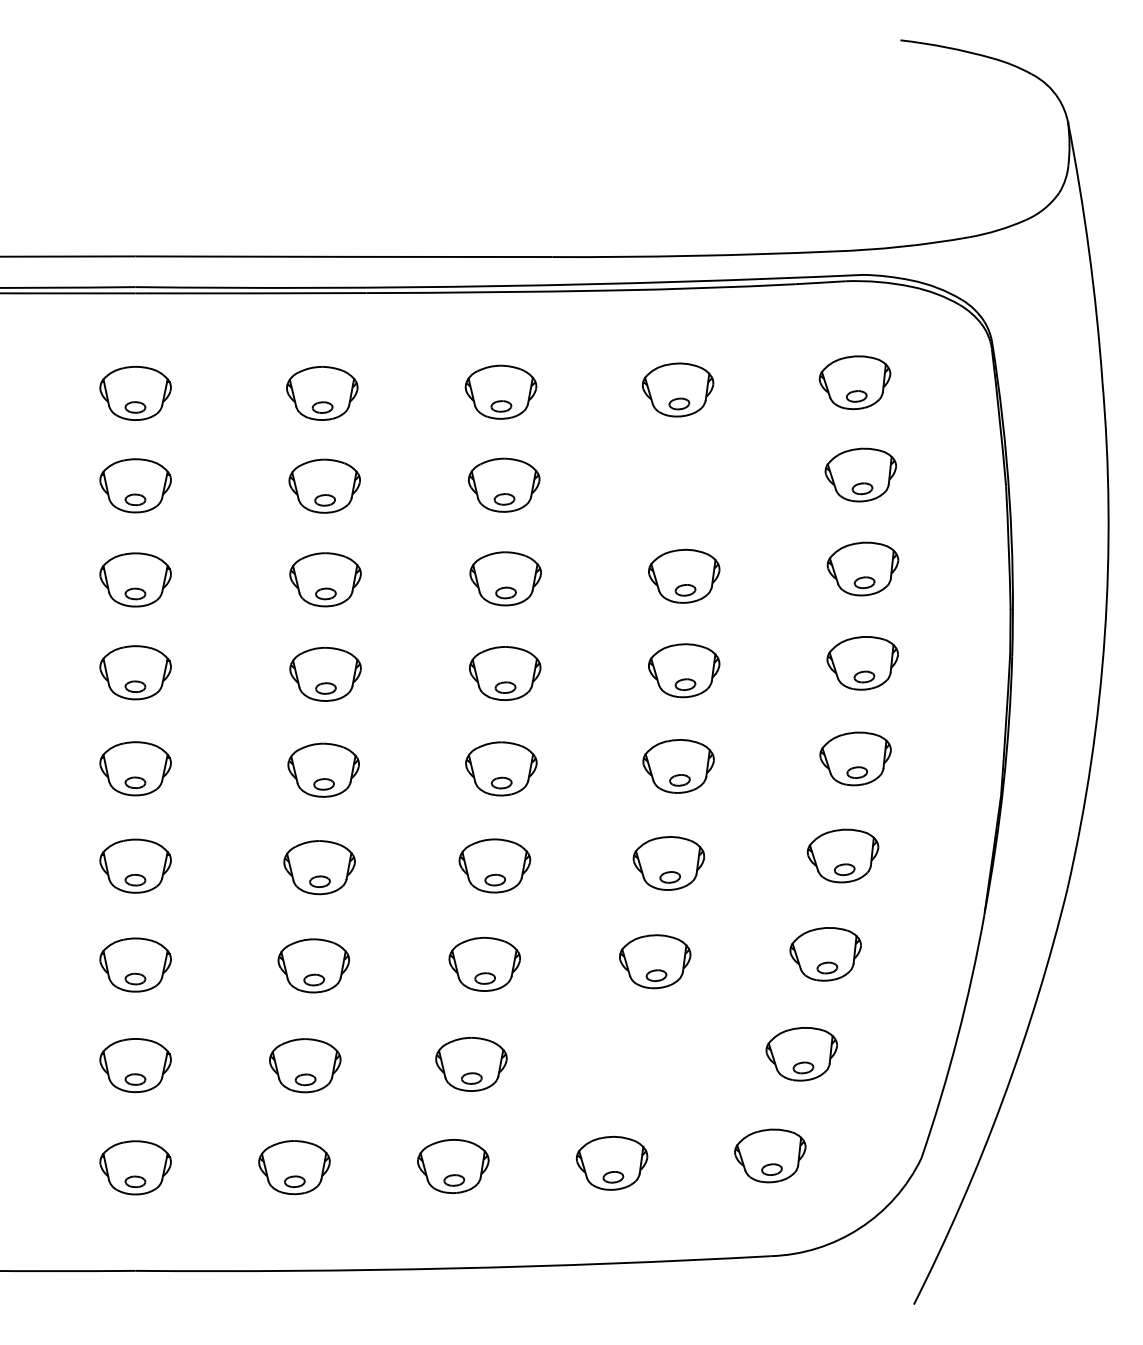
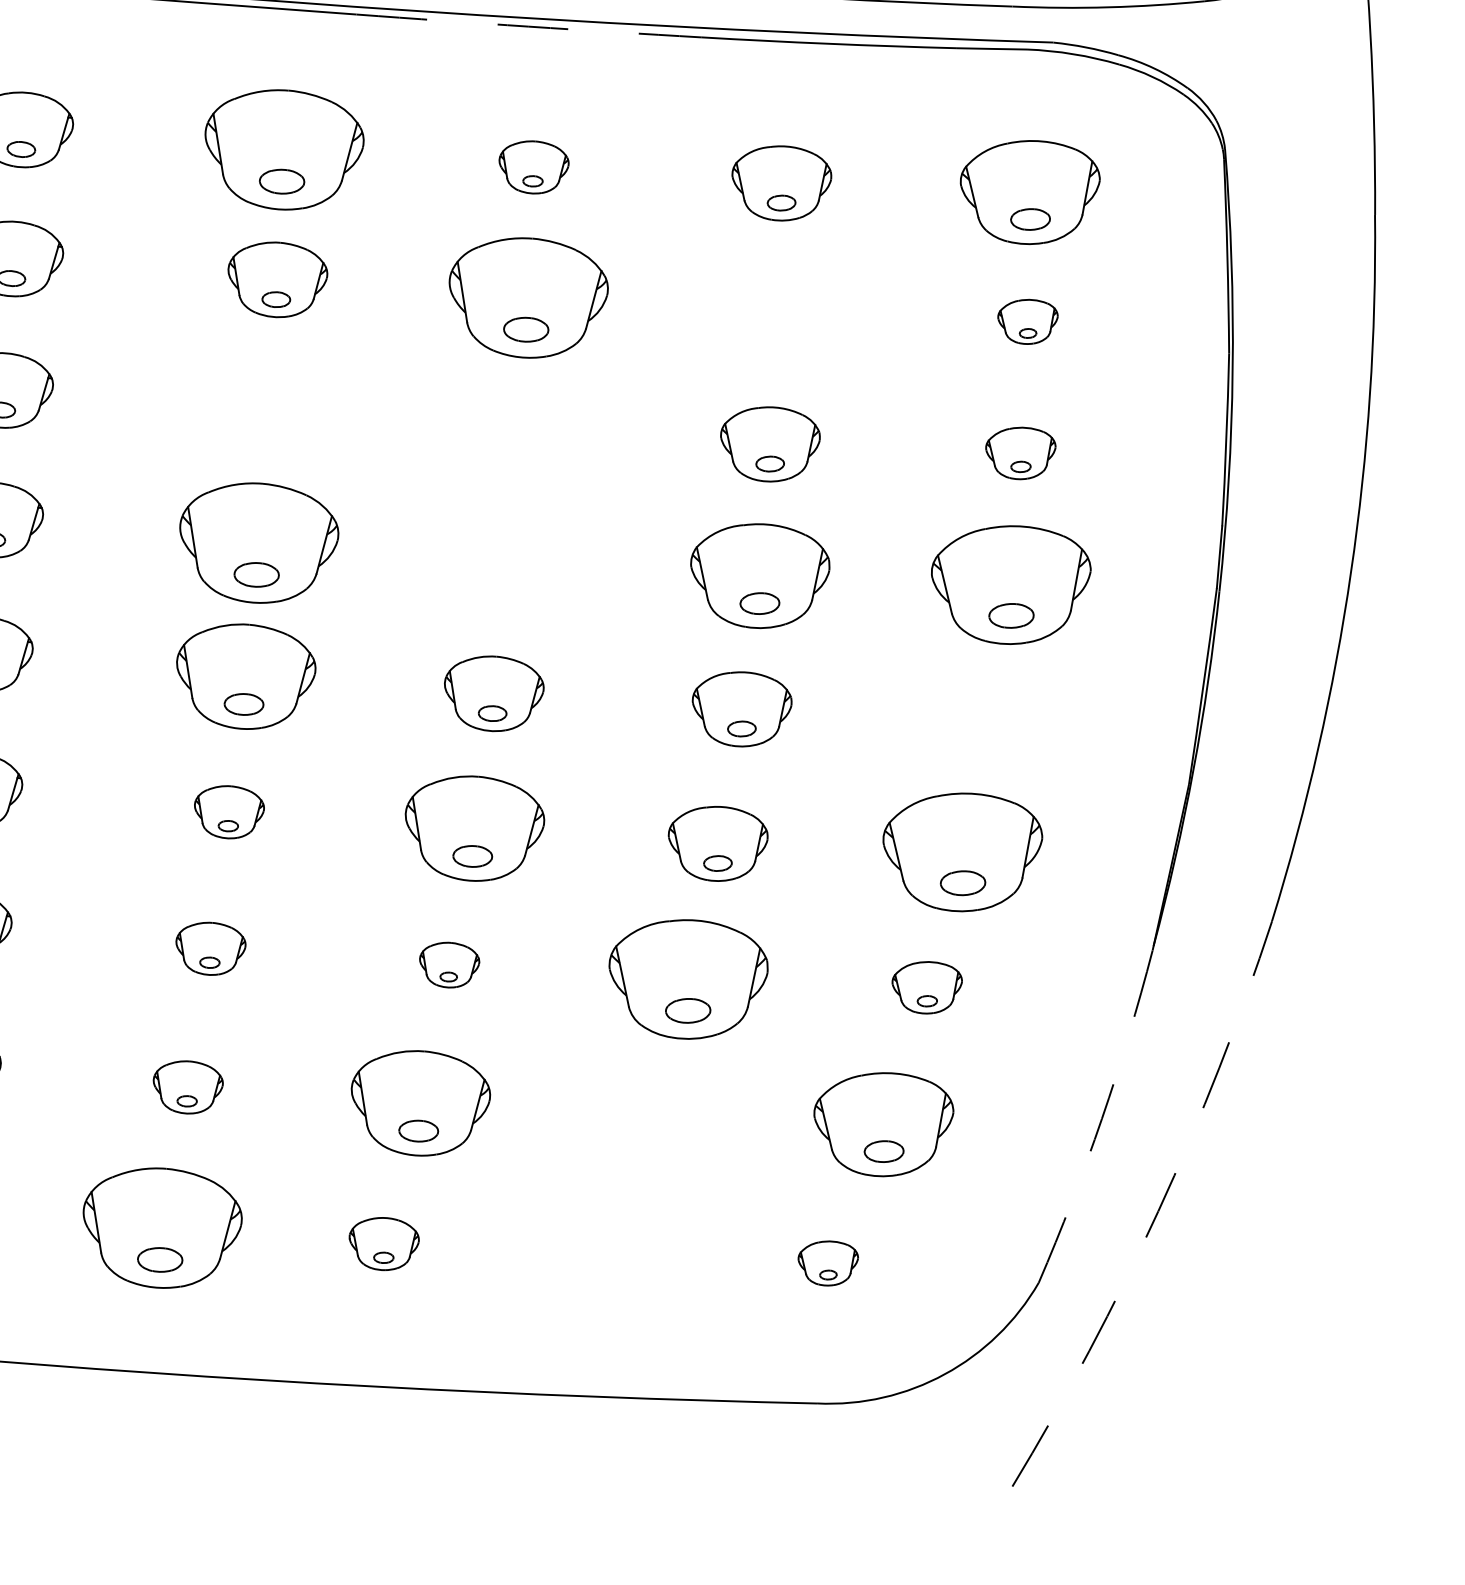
arc: (489, 292) -> (528, 26), solid -> dashed
part: (854, 382) -> (1028, 191), size x1.4
part: (500, 391) -> (533, 166), size x0.7
part: (322, 393) -> (284, 150), size x1.6
part: (860, 474) -> (1027, 321), size x0.6
part: (504, 484) -> (528, 296), size x1.6
part: (862, 568) -> (1019, 452), size x0.7
part: (505, 578) -> (519, 428), removed
part: (325, 579) -> (268, 410), removed
part: (862, 663) -> (1009, 585), size x1.6
part: (684, 670) -> (760, 575), size x1.4
part: (325, 673) -> (258, 541), size x1.6
part: (505, 673) -> (509, 560), removed
part: (855, 758) -> (989, 717), removed
part: (323, 769) -> (245, 675), size x1.4
part: (842, 855) -> (960, 851), size x1.6
part: (494, 865) -> (473, 827), size x1.4
part: (319, 867) -> (228, 811), size x0.7
part: (825, 954) -> (926, 987), size x0.7
part: (655, 961) -> (688, 979), size x1.6
part: (484, 964) -> (449, 965), size x0.6
part: (313, 965) -> (210, 948), size x0.7
arc: (957, 1038) -> (1101, 1119), solid -> dashed
part: (801, 1054) -> (882, 1125), size x1.4
part: (471, 1064) -> (420, 1103), size x1.4
part: (305, 1065) -> (188, 1087), size x0.7
arc: (1002, 1100) -> (1158, 1210), solid -> dashed
part: (770, 1155) -> (828, 1262), size x0.6
part: (612, 1162) -> (606, 1255), removed
part: (453, 1166) -> (384, 1244), size x0.7
part: (294, 1167) -> (161, 1228), size x1.6

